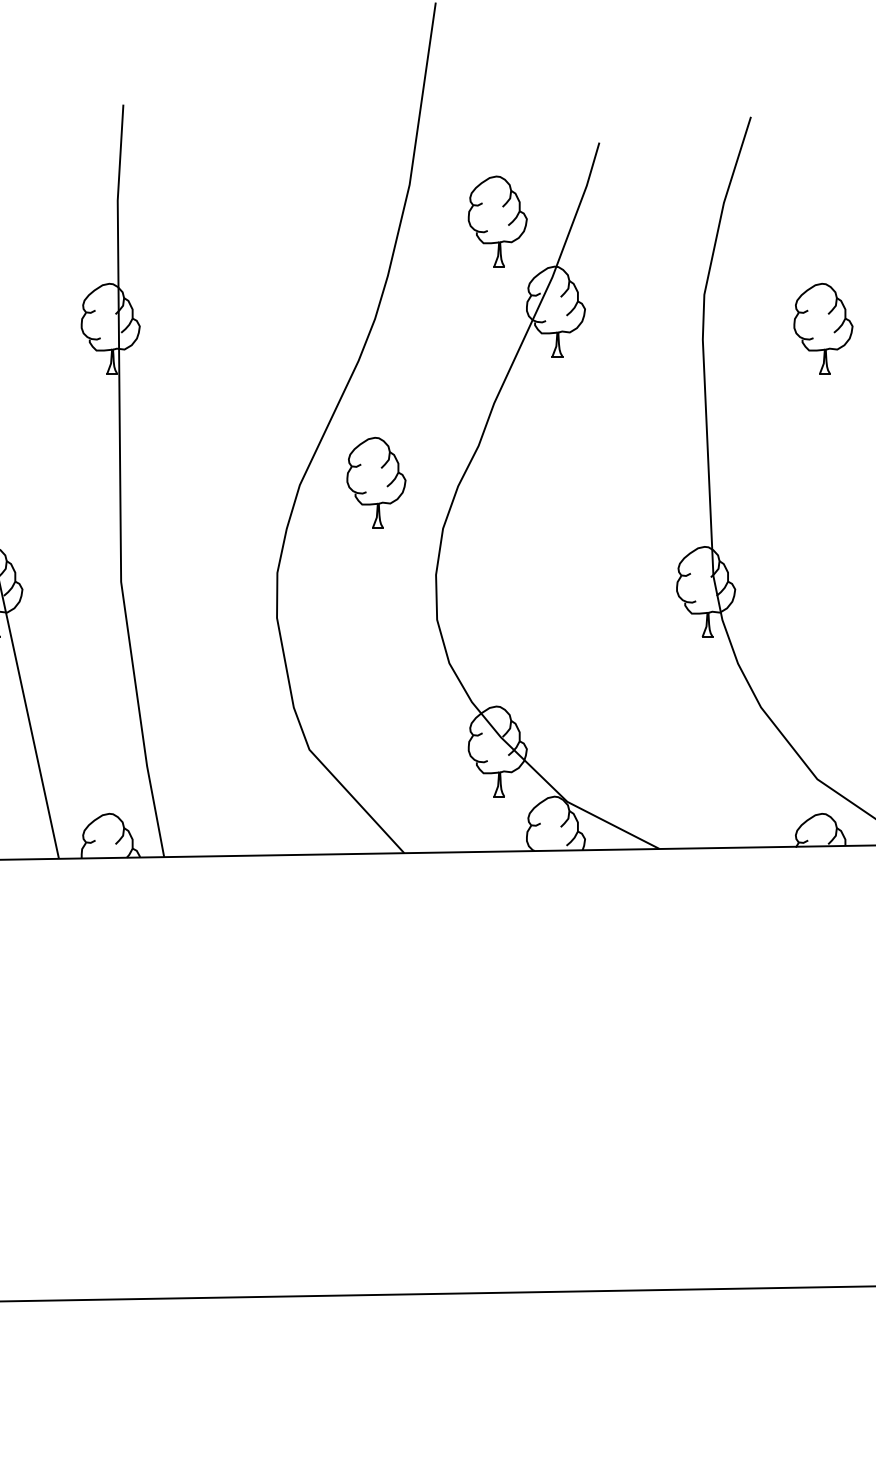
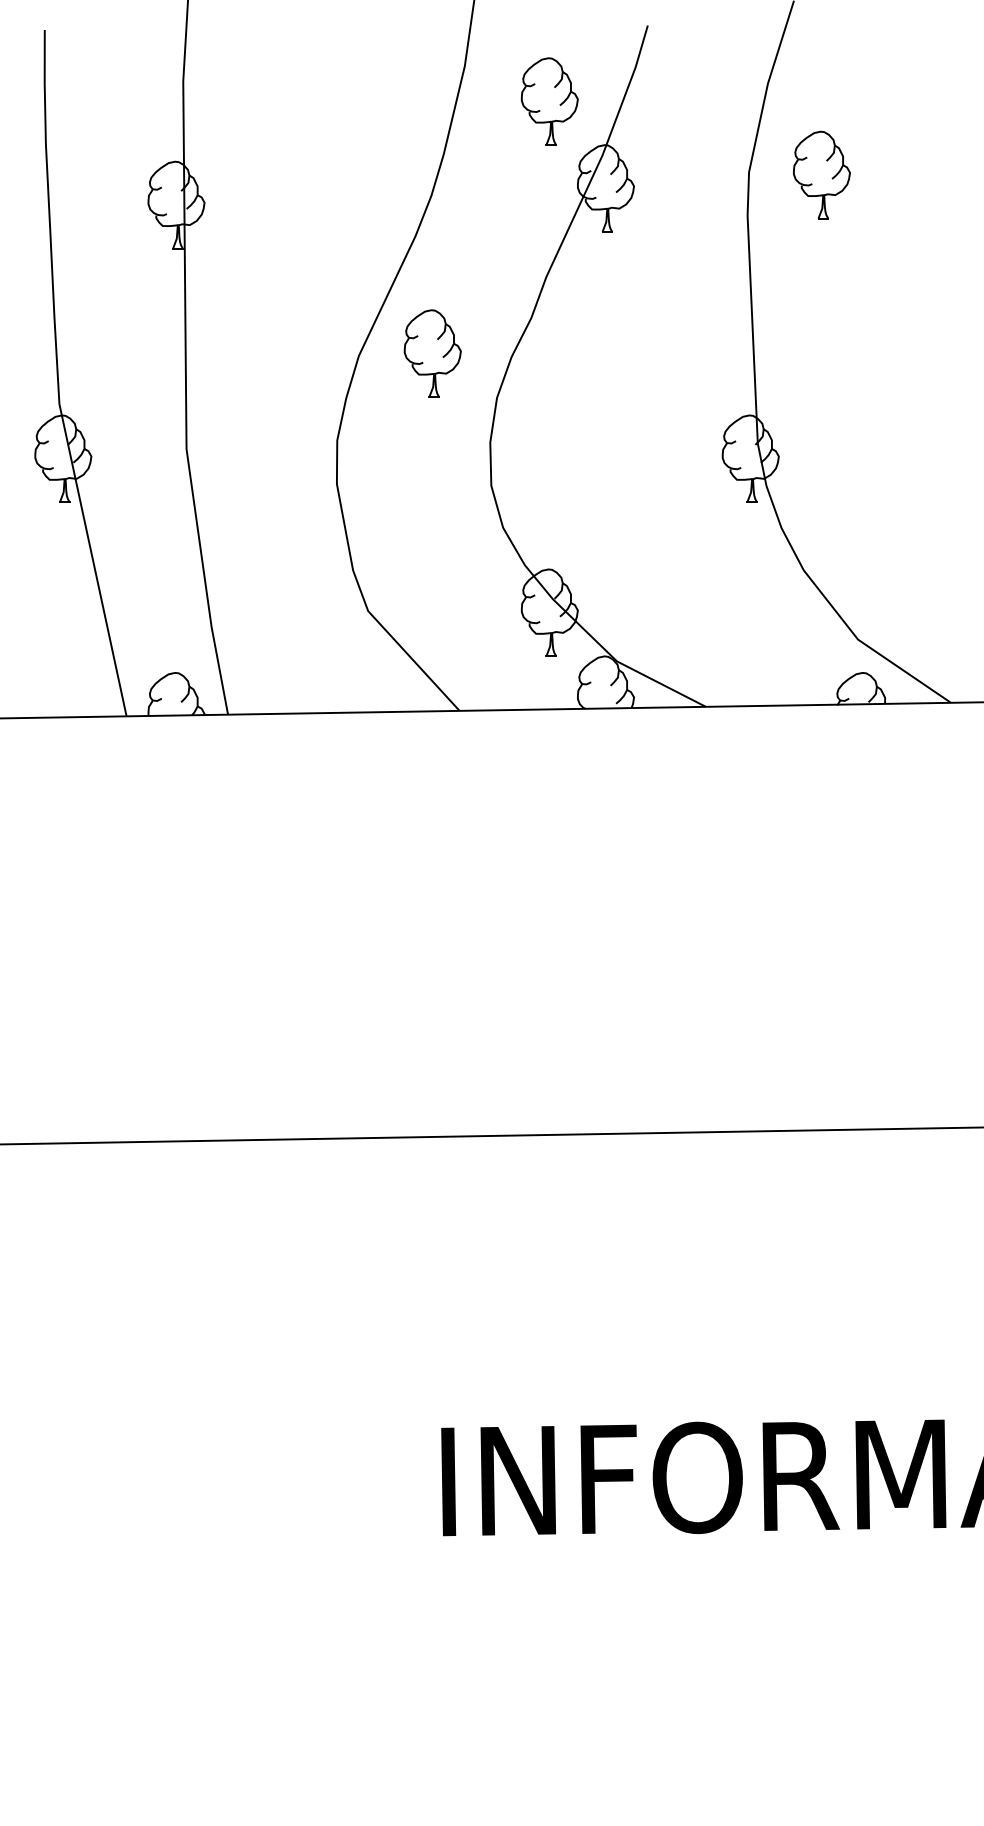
part: (823, 328) -> (821, 174), moved

